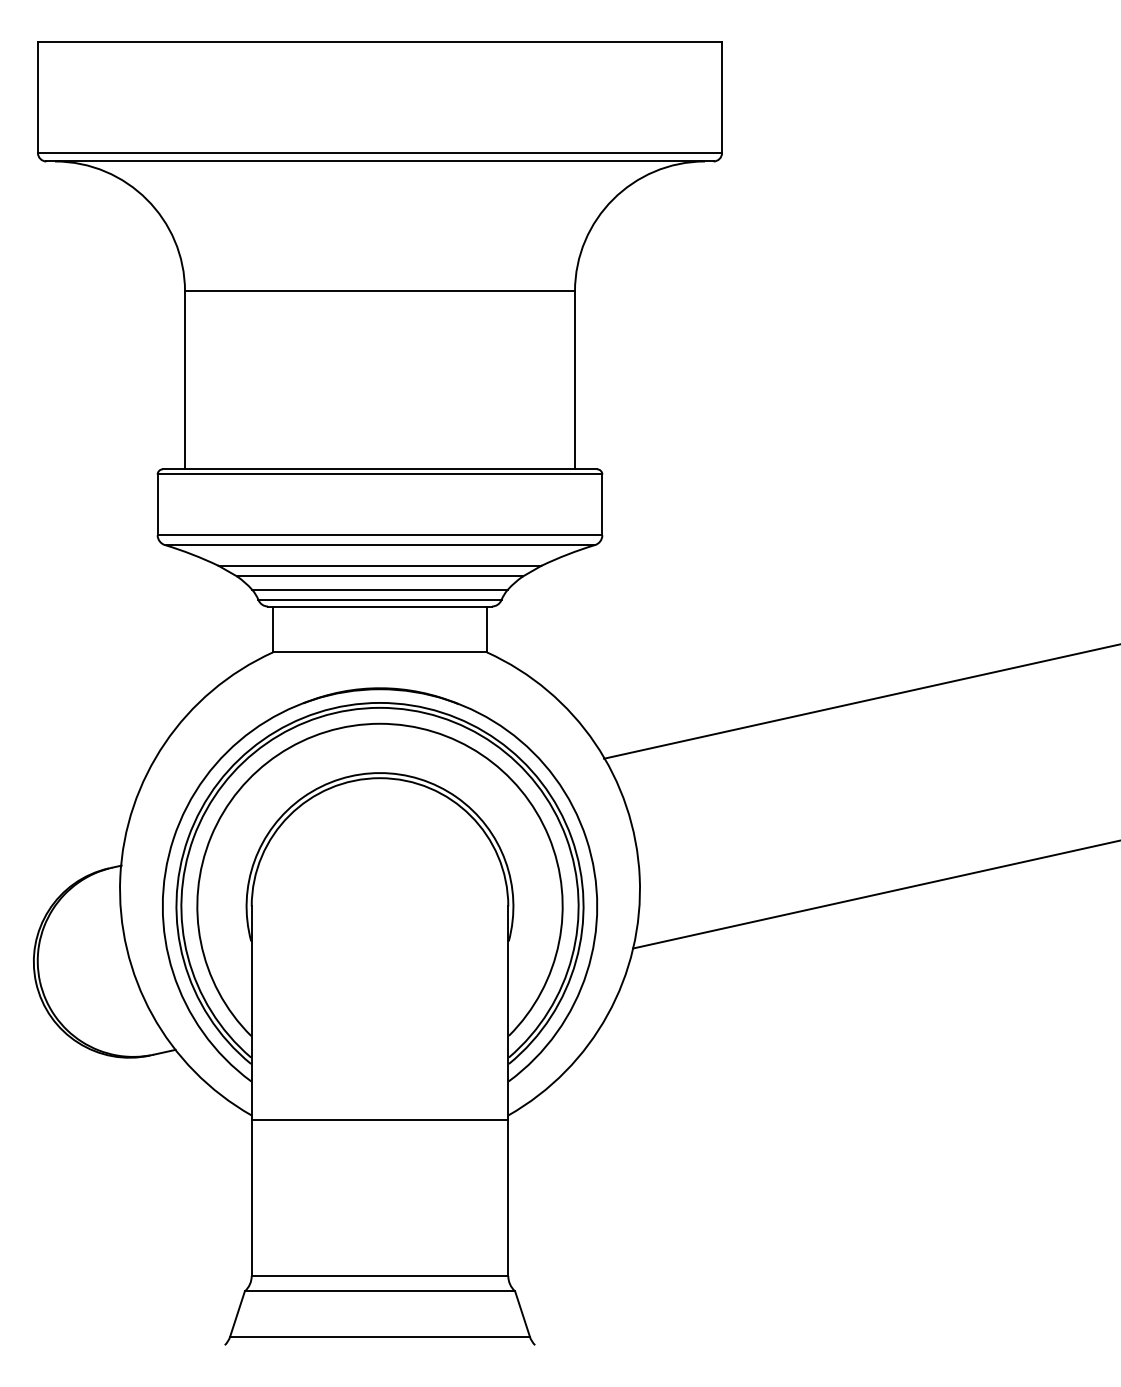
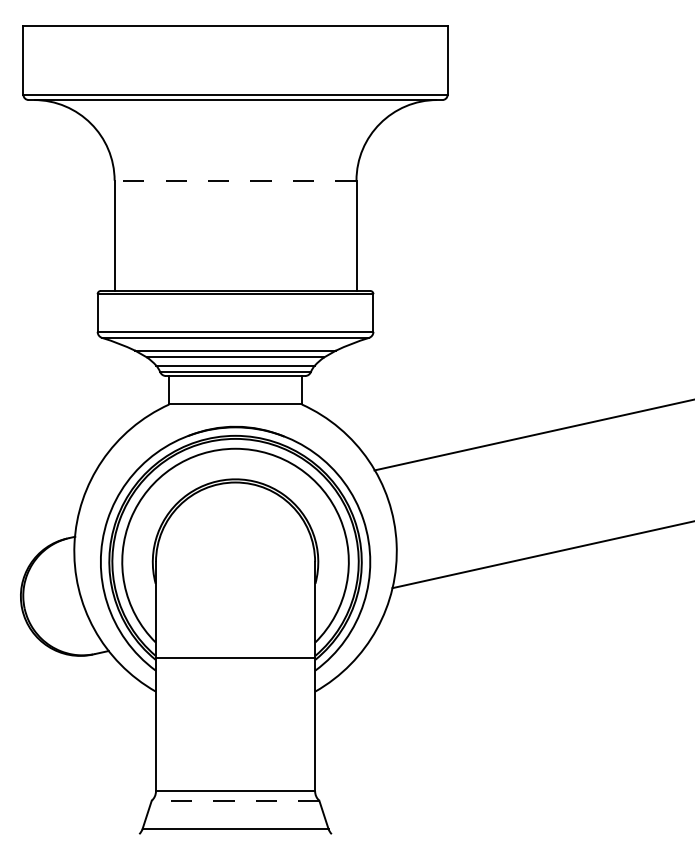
line: (379, 291) -> (235, 180), solid -> dashed
line: (379, 1119) -> (235, 657), moved
line: (379, 1290) -> (235, 800), solid -> dashed

